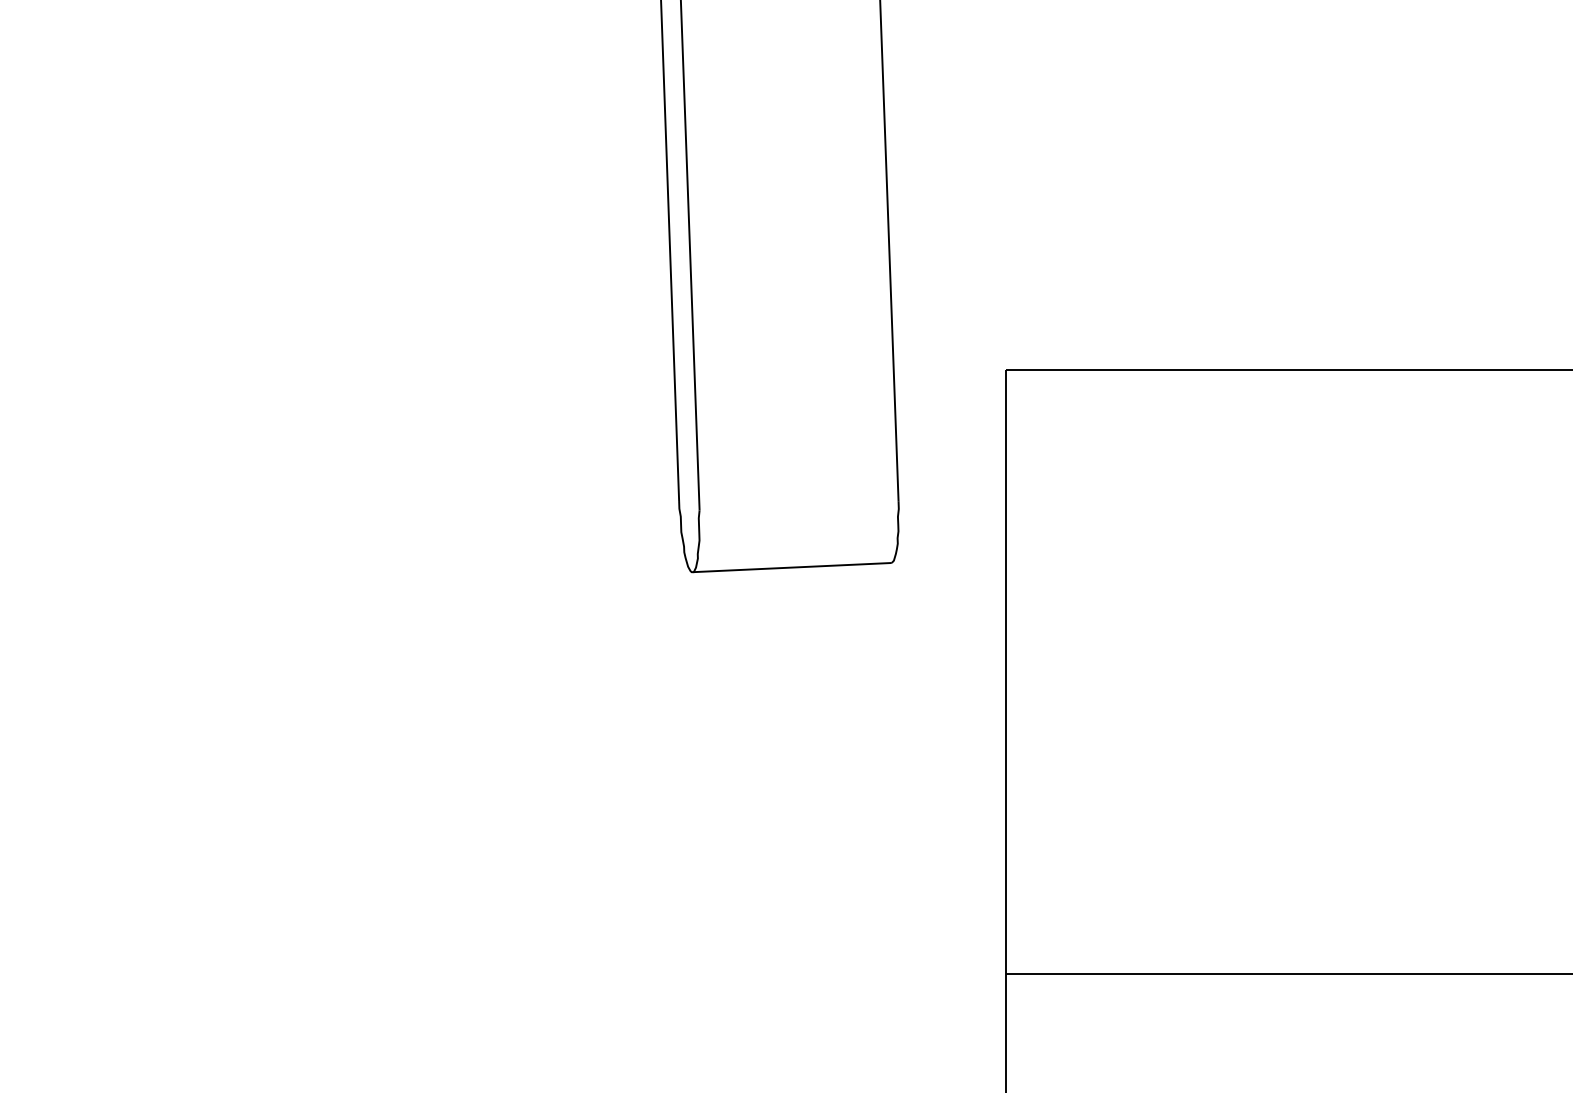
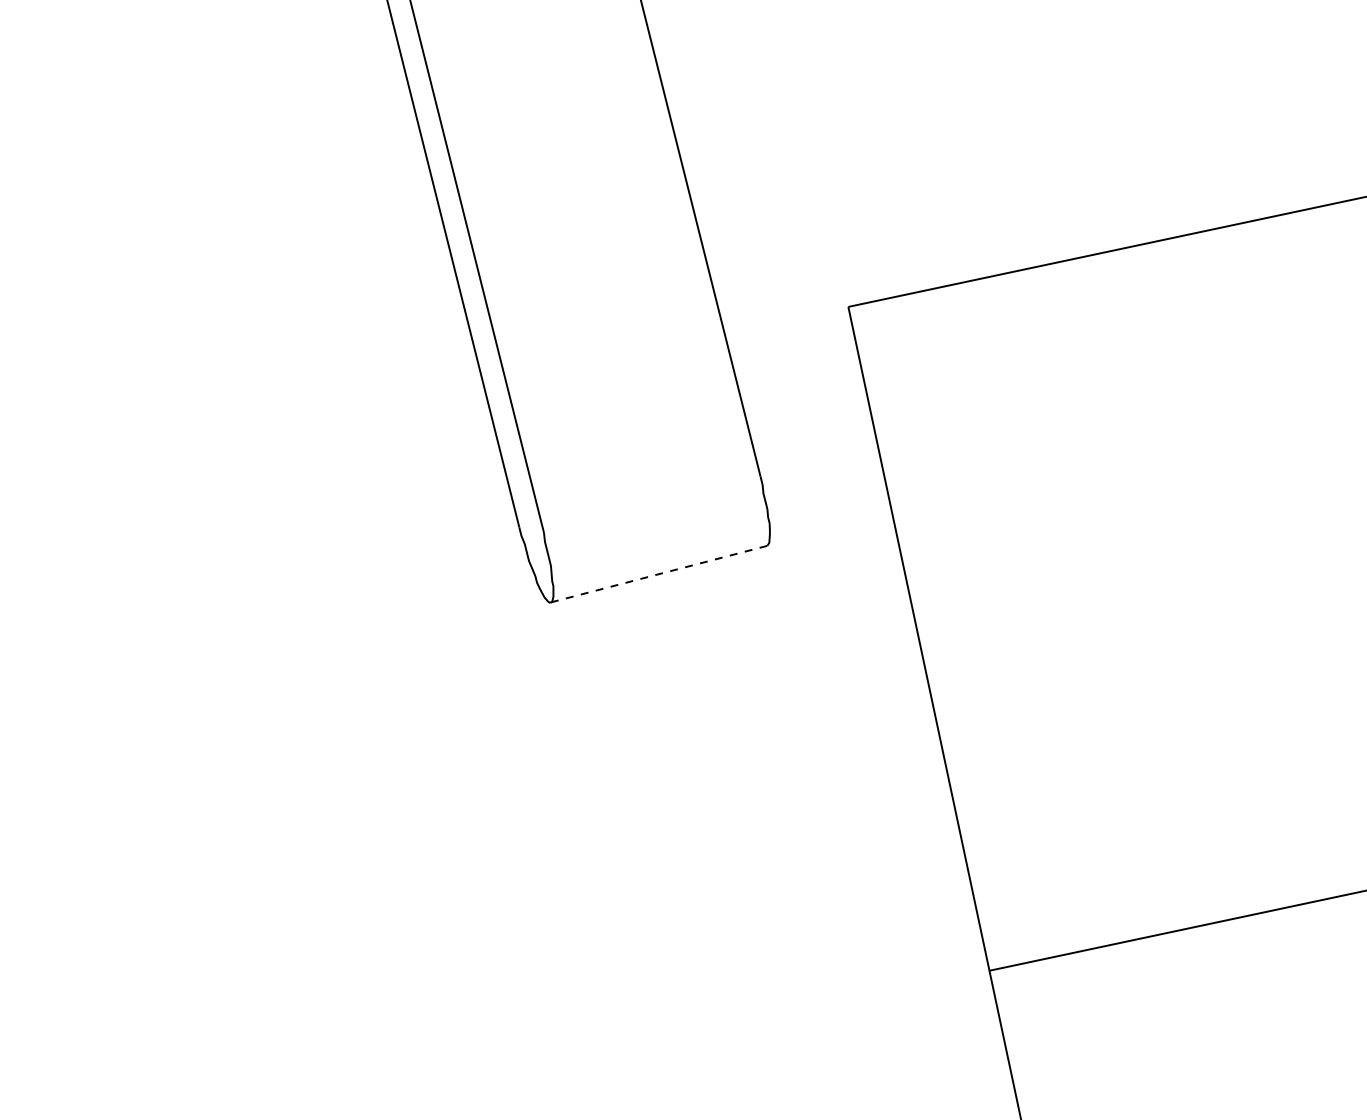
line: (792, 567) -> (659, 573), solid -> dashed

